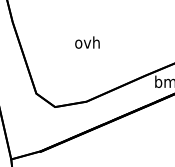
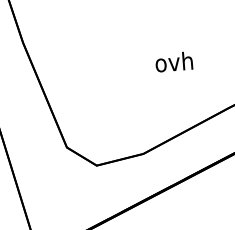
text: (87, 42) -> (174, 61), moved

